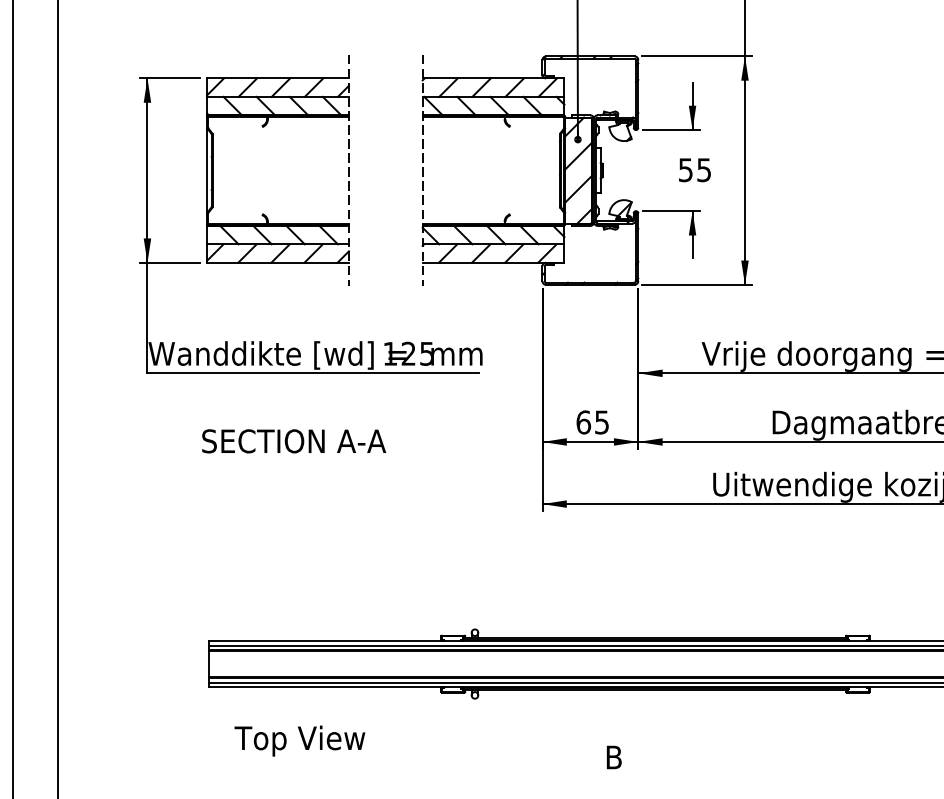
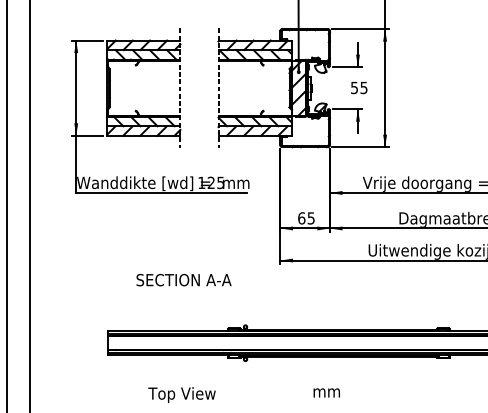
text: (293, 442) -> (183, 280), moved
text: (298, 739) -> (181, 394), moved
text: (631, 757) -> (326, 391), B -> mm

